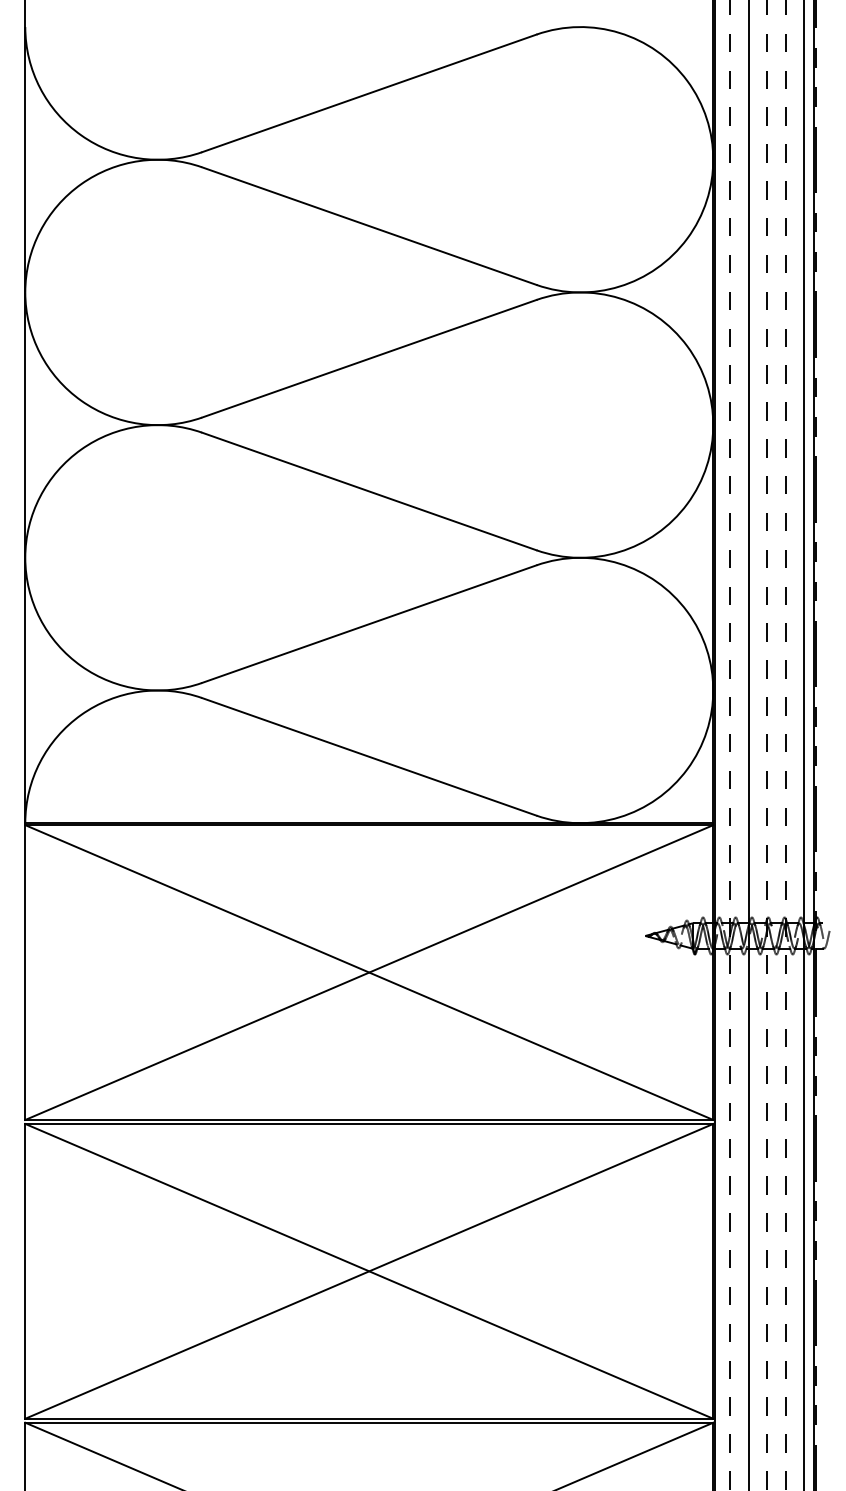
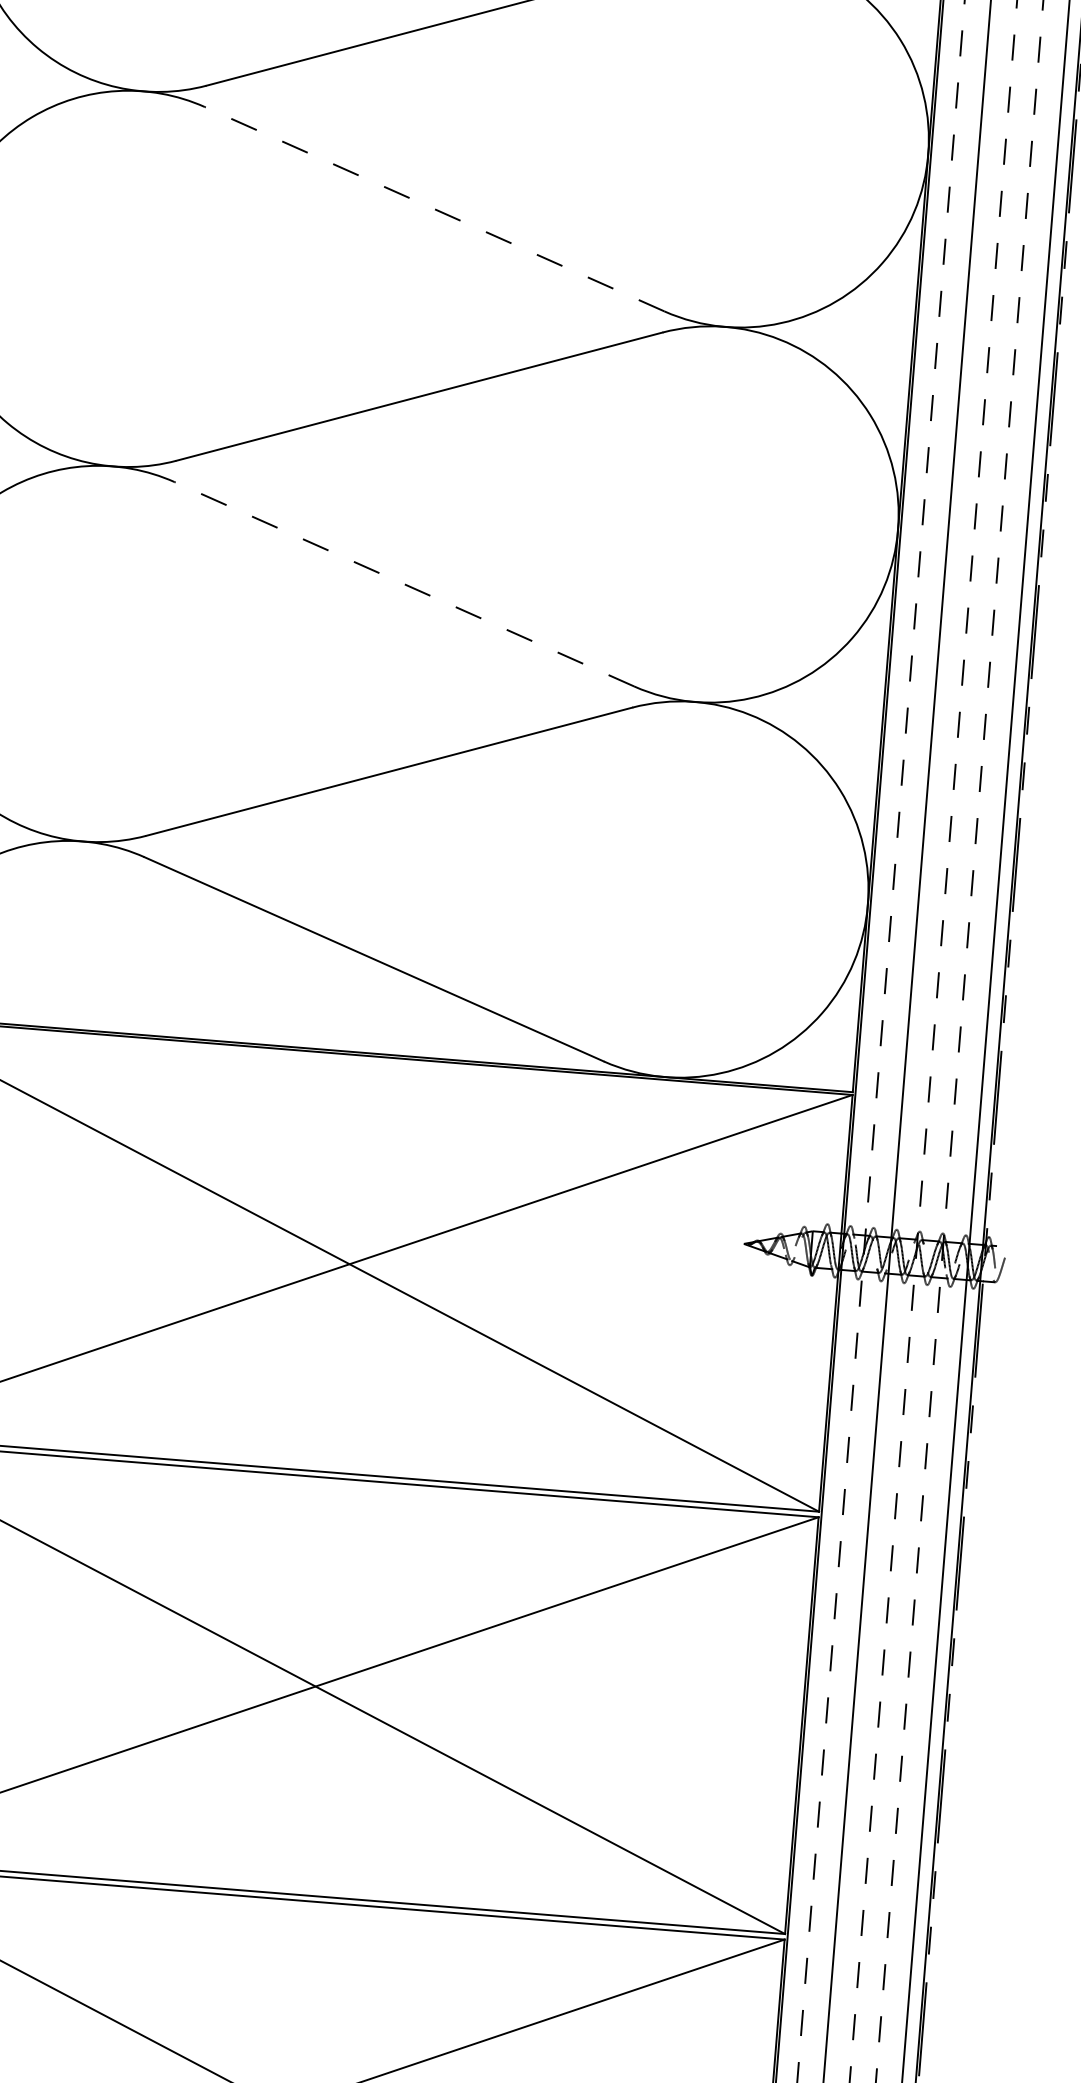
line: (368, 225) -> (433, 208), solid -> dashed
line: (368, 491) -> (403, 584), solid -> dashed

